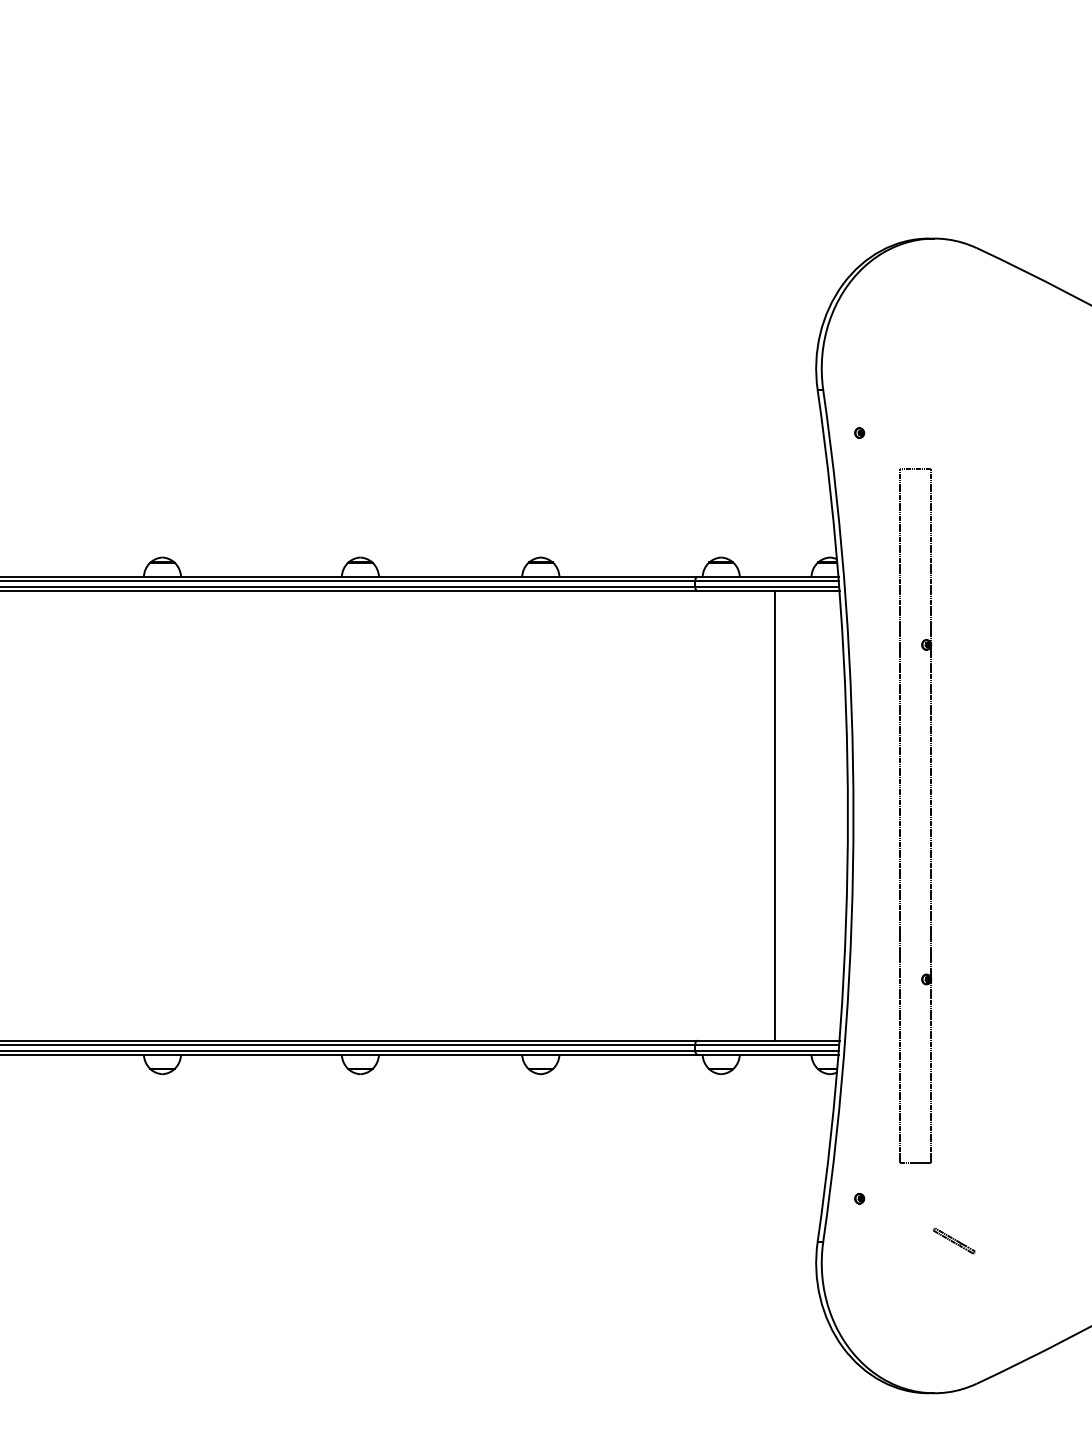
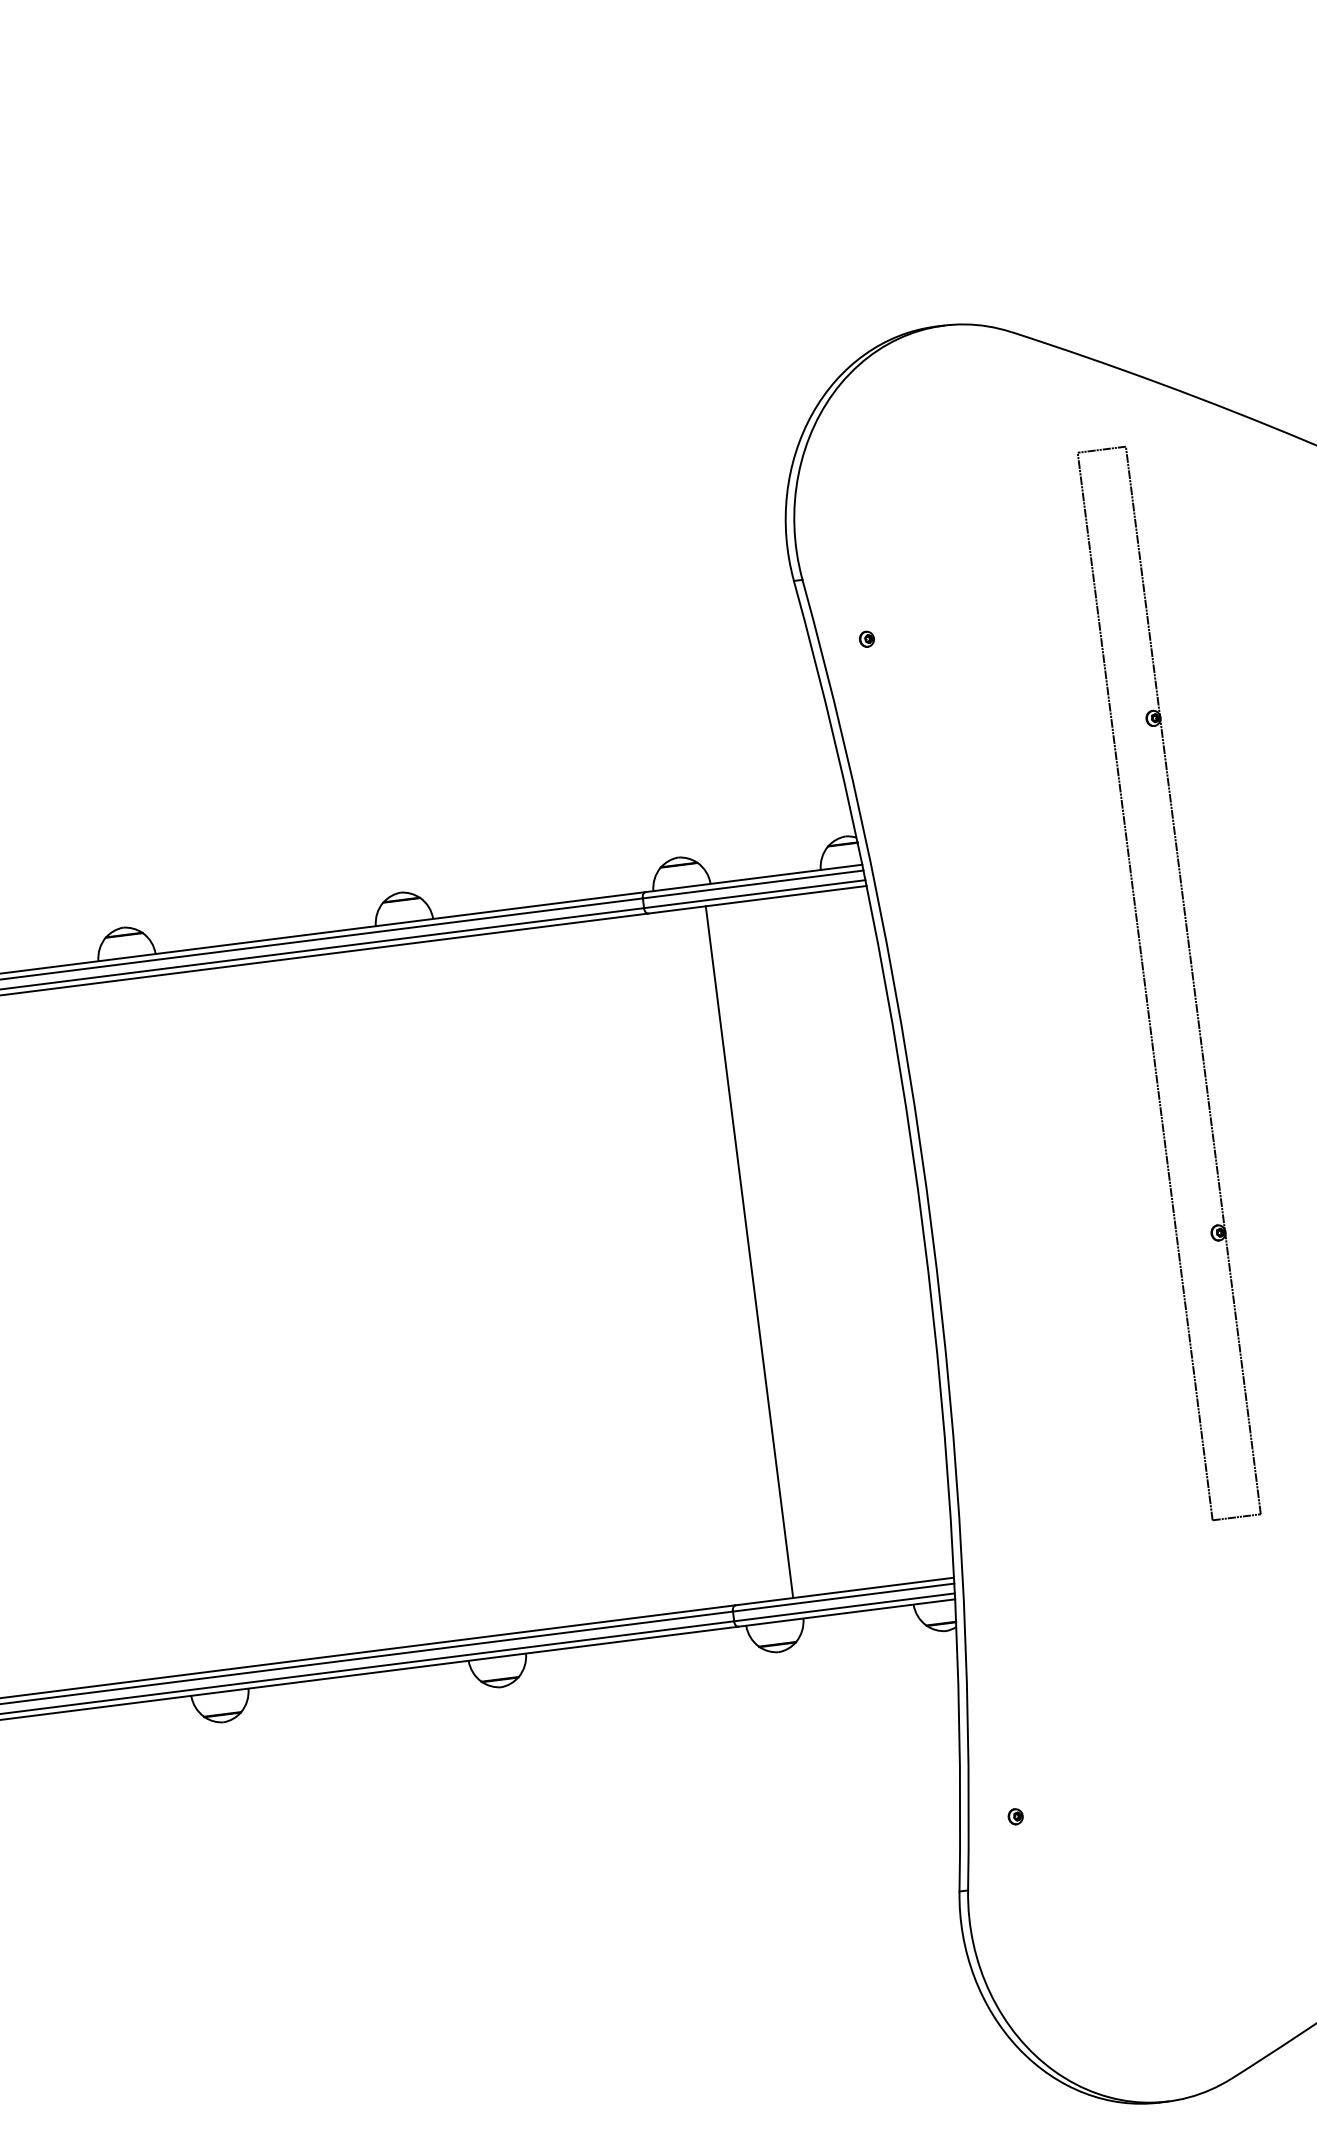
line: (774, 815) -> (748, 1251), moved
part: (900, 815) -> (1146, 985), moved
part: (954, 1241) -> (1169, 1864), removed

